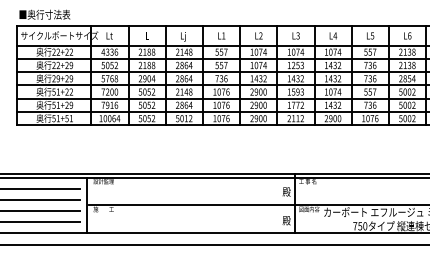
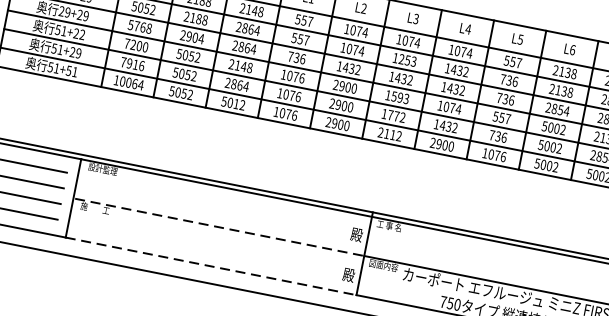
line: (192, 205) -> (220, 227), solid -> dashed
line: (191, 233) -> (211, 266), solid -> dashed

